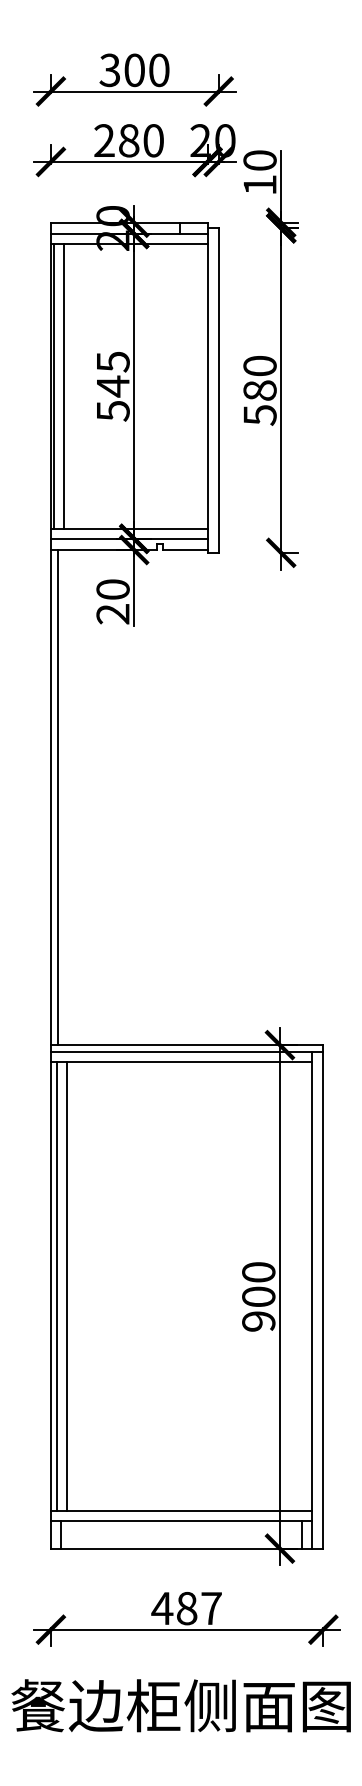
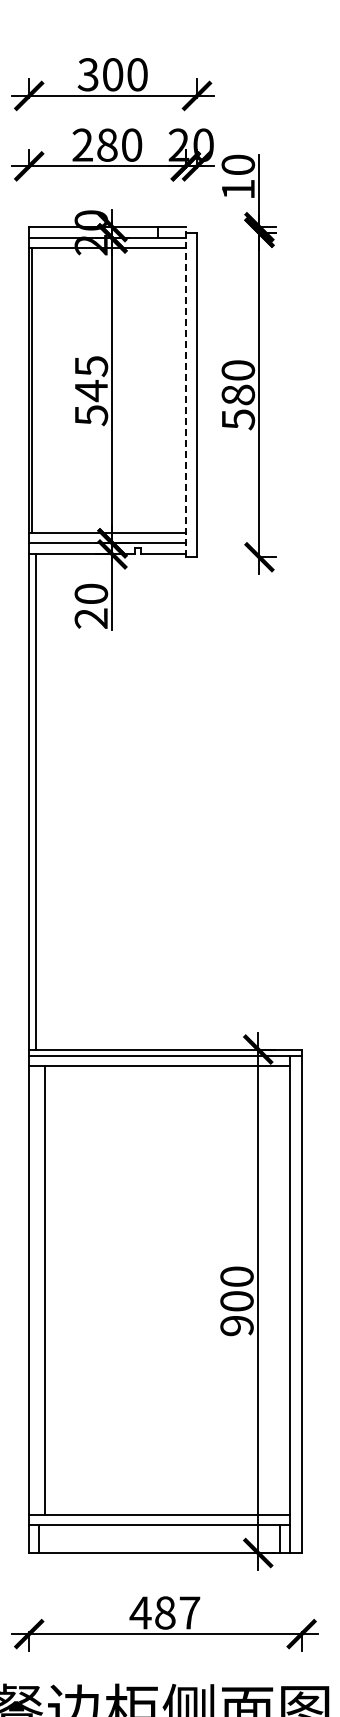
line: (63, 386) -> (41, 390), removed
line: (207, 387) -> (185, 391), solid -> dashed
line: (56, 1285) -> (34, 1289), removed

